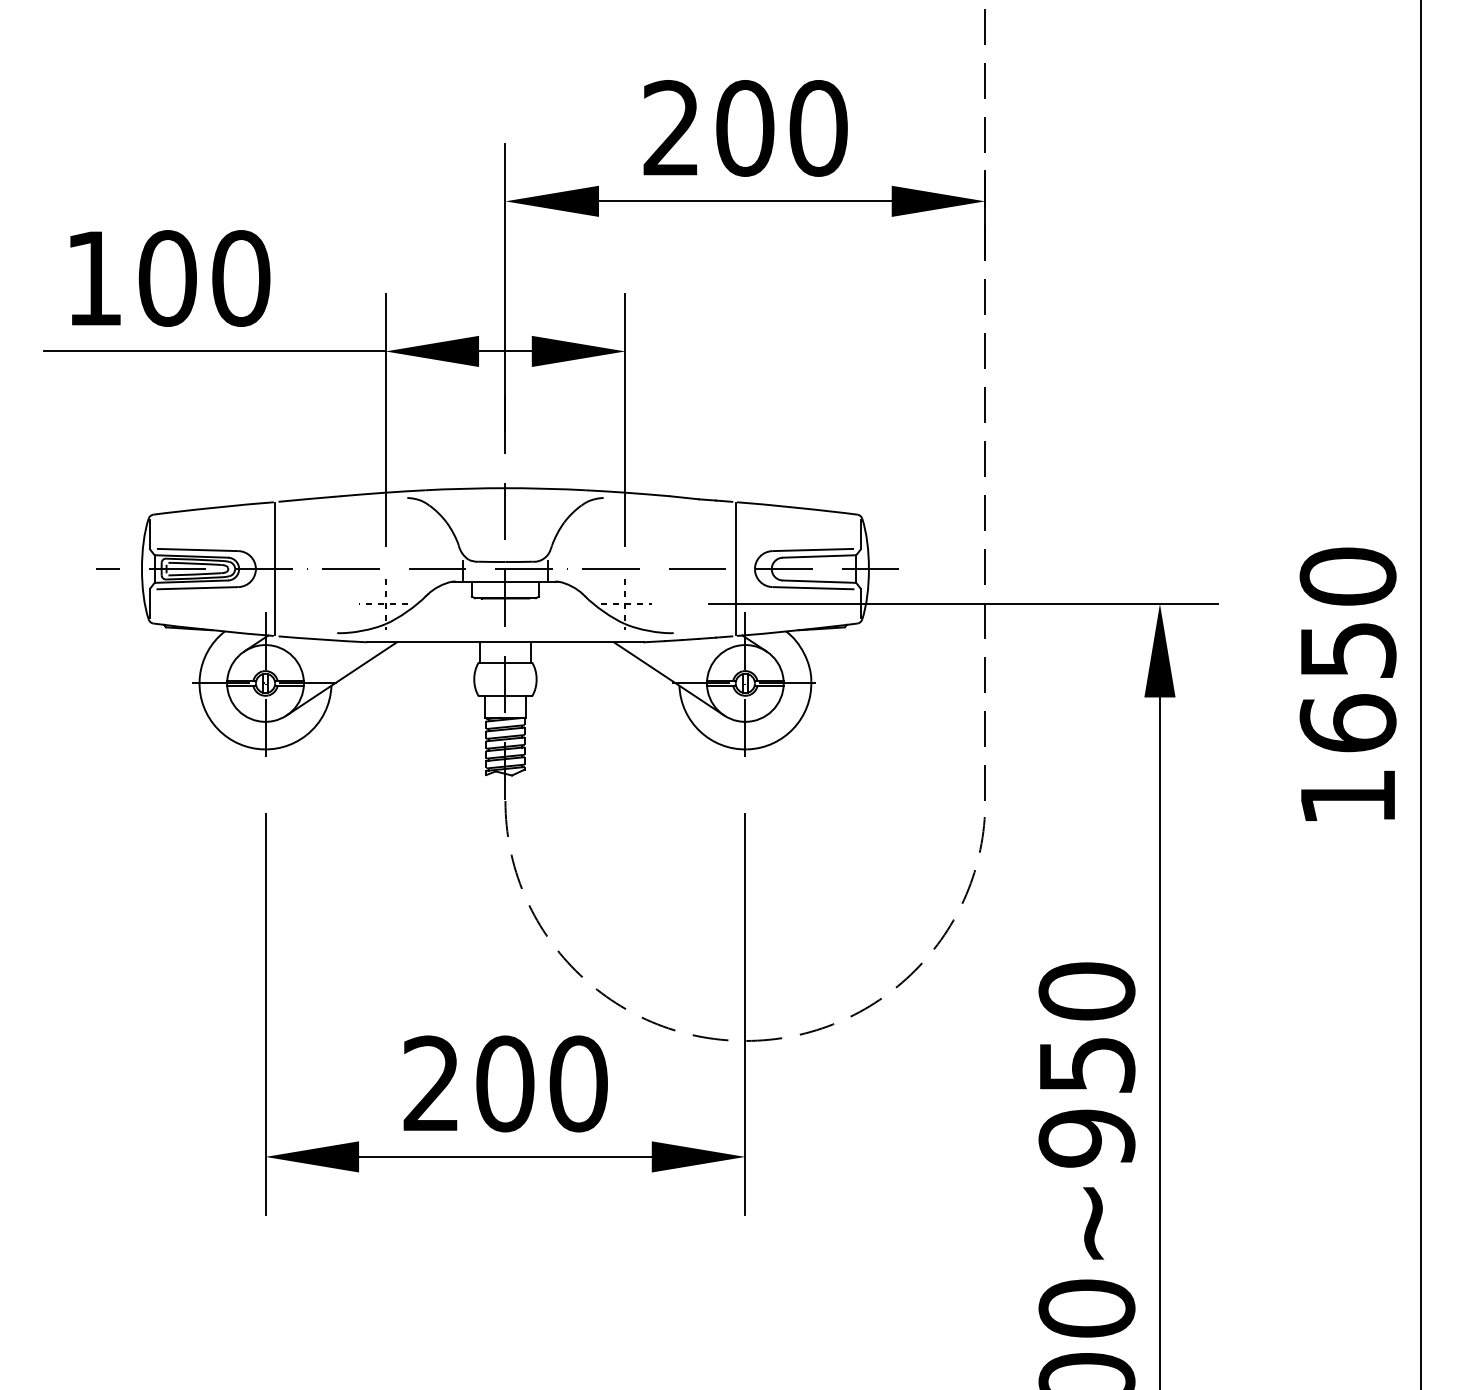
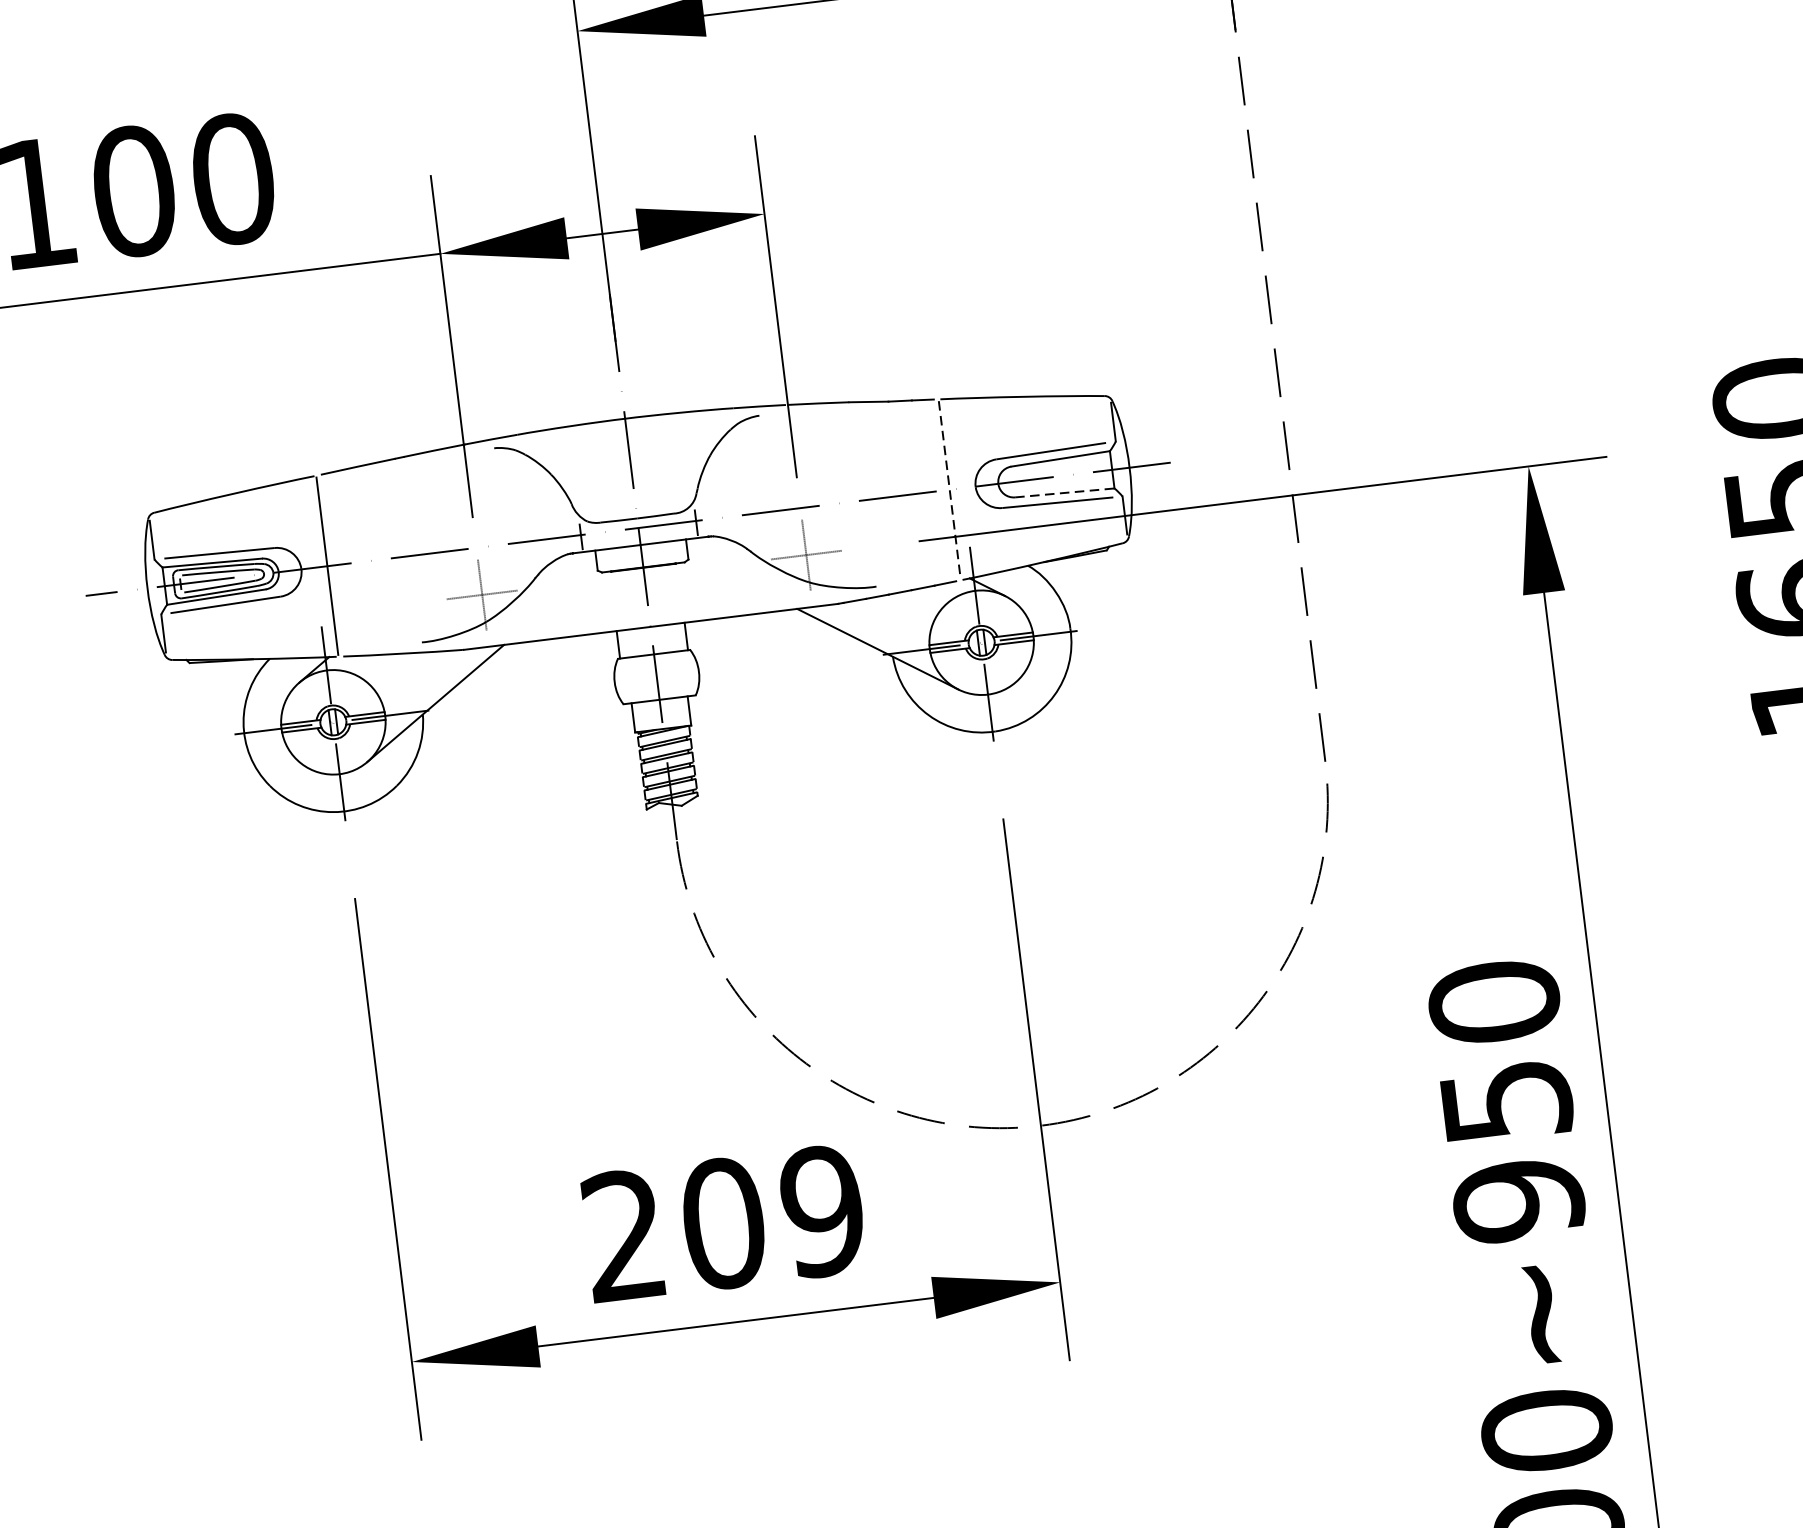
line: (735, 569) -> (949, 490), solid -> dashed
line: (819, 581) -> (1064, 492), solid -> dashed
text: (578, 1083) -> (822, 1210), 200 -> 209

